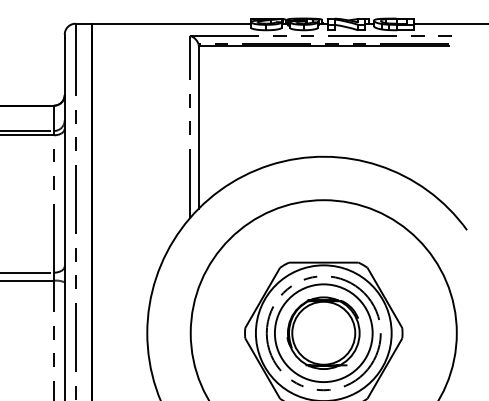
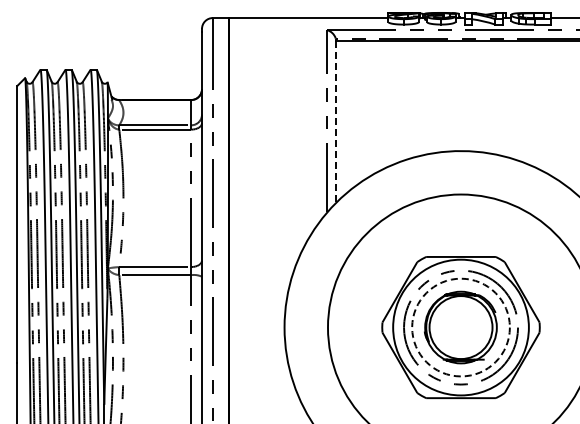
line: (199, 128) -> (336, 122), solid -> dashed
circle: (323, 333) -> (460, 327), solid -> dashed

